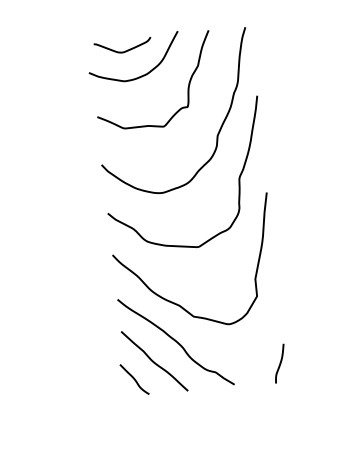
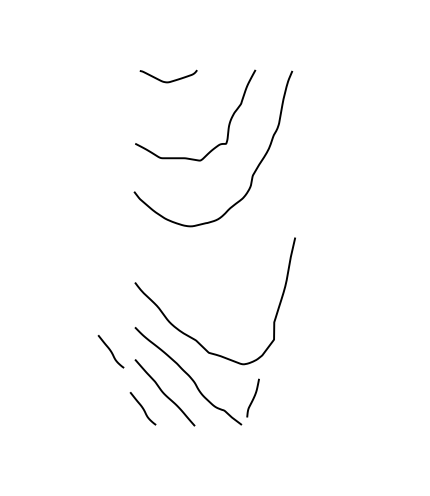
curve: (143, 74) -> (185, 106), removed
curve: (238, 178) -> (268, 220), removed
curve: (95, 326) -> (110, 351), added
curve: (280, 363) -> (253, 397), moved

